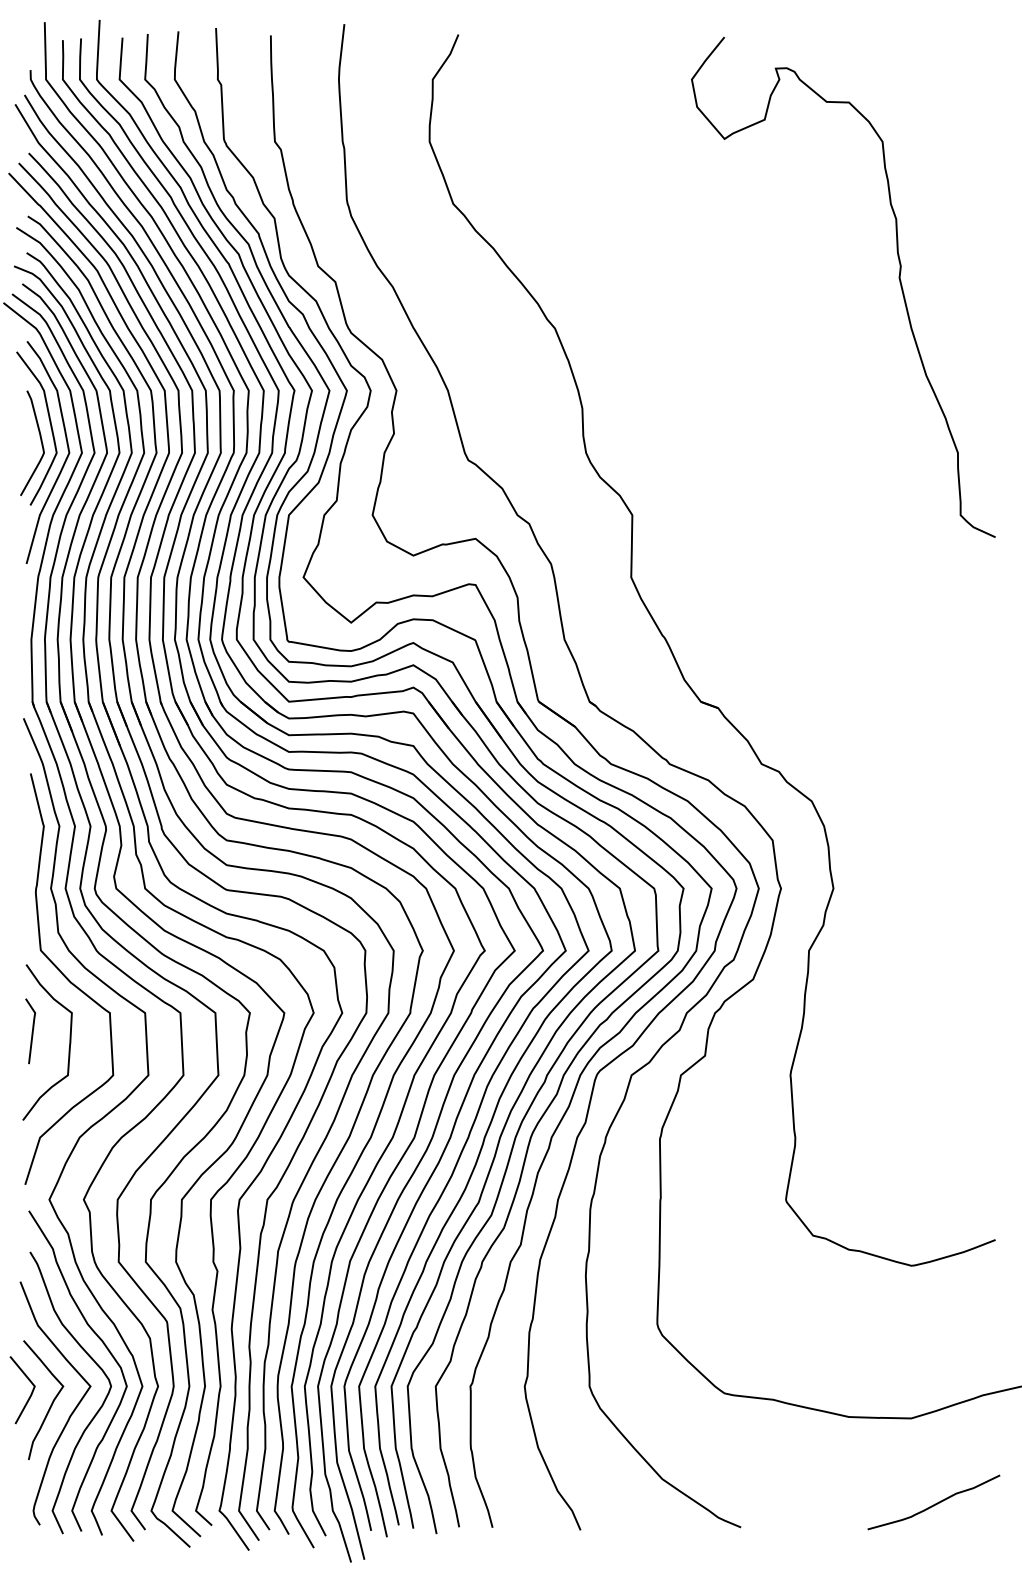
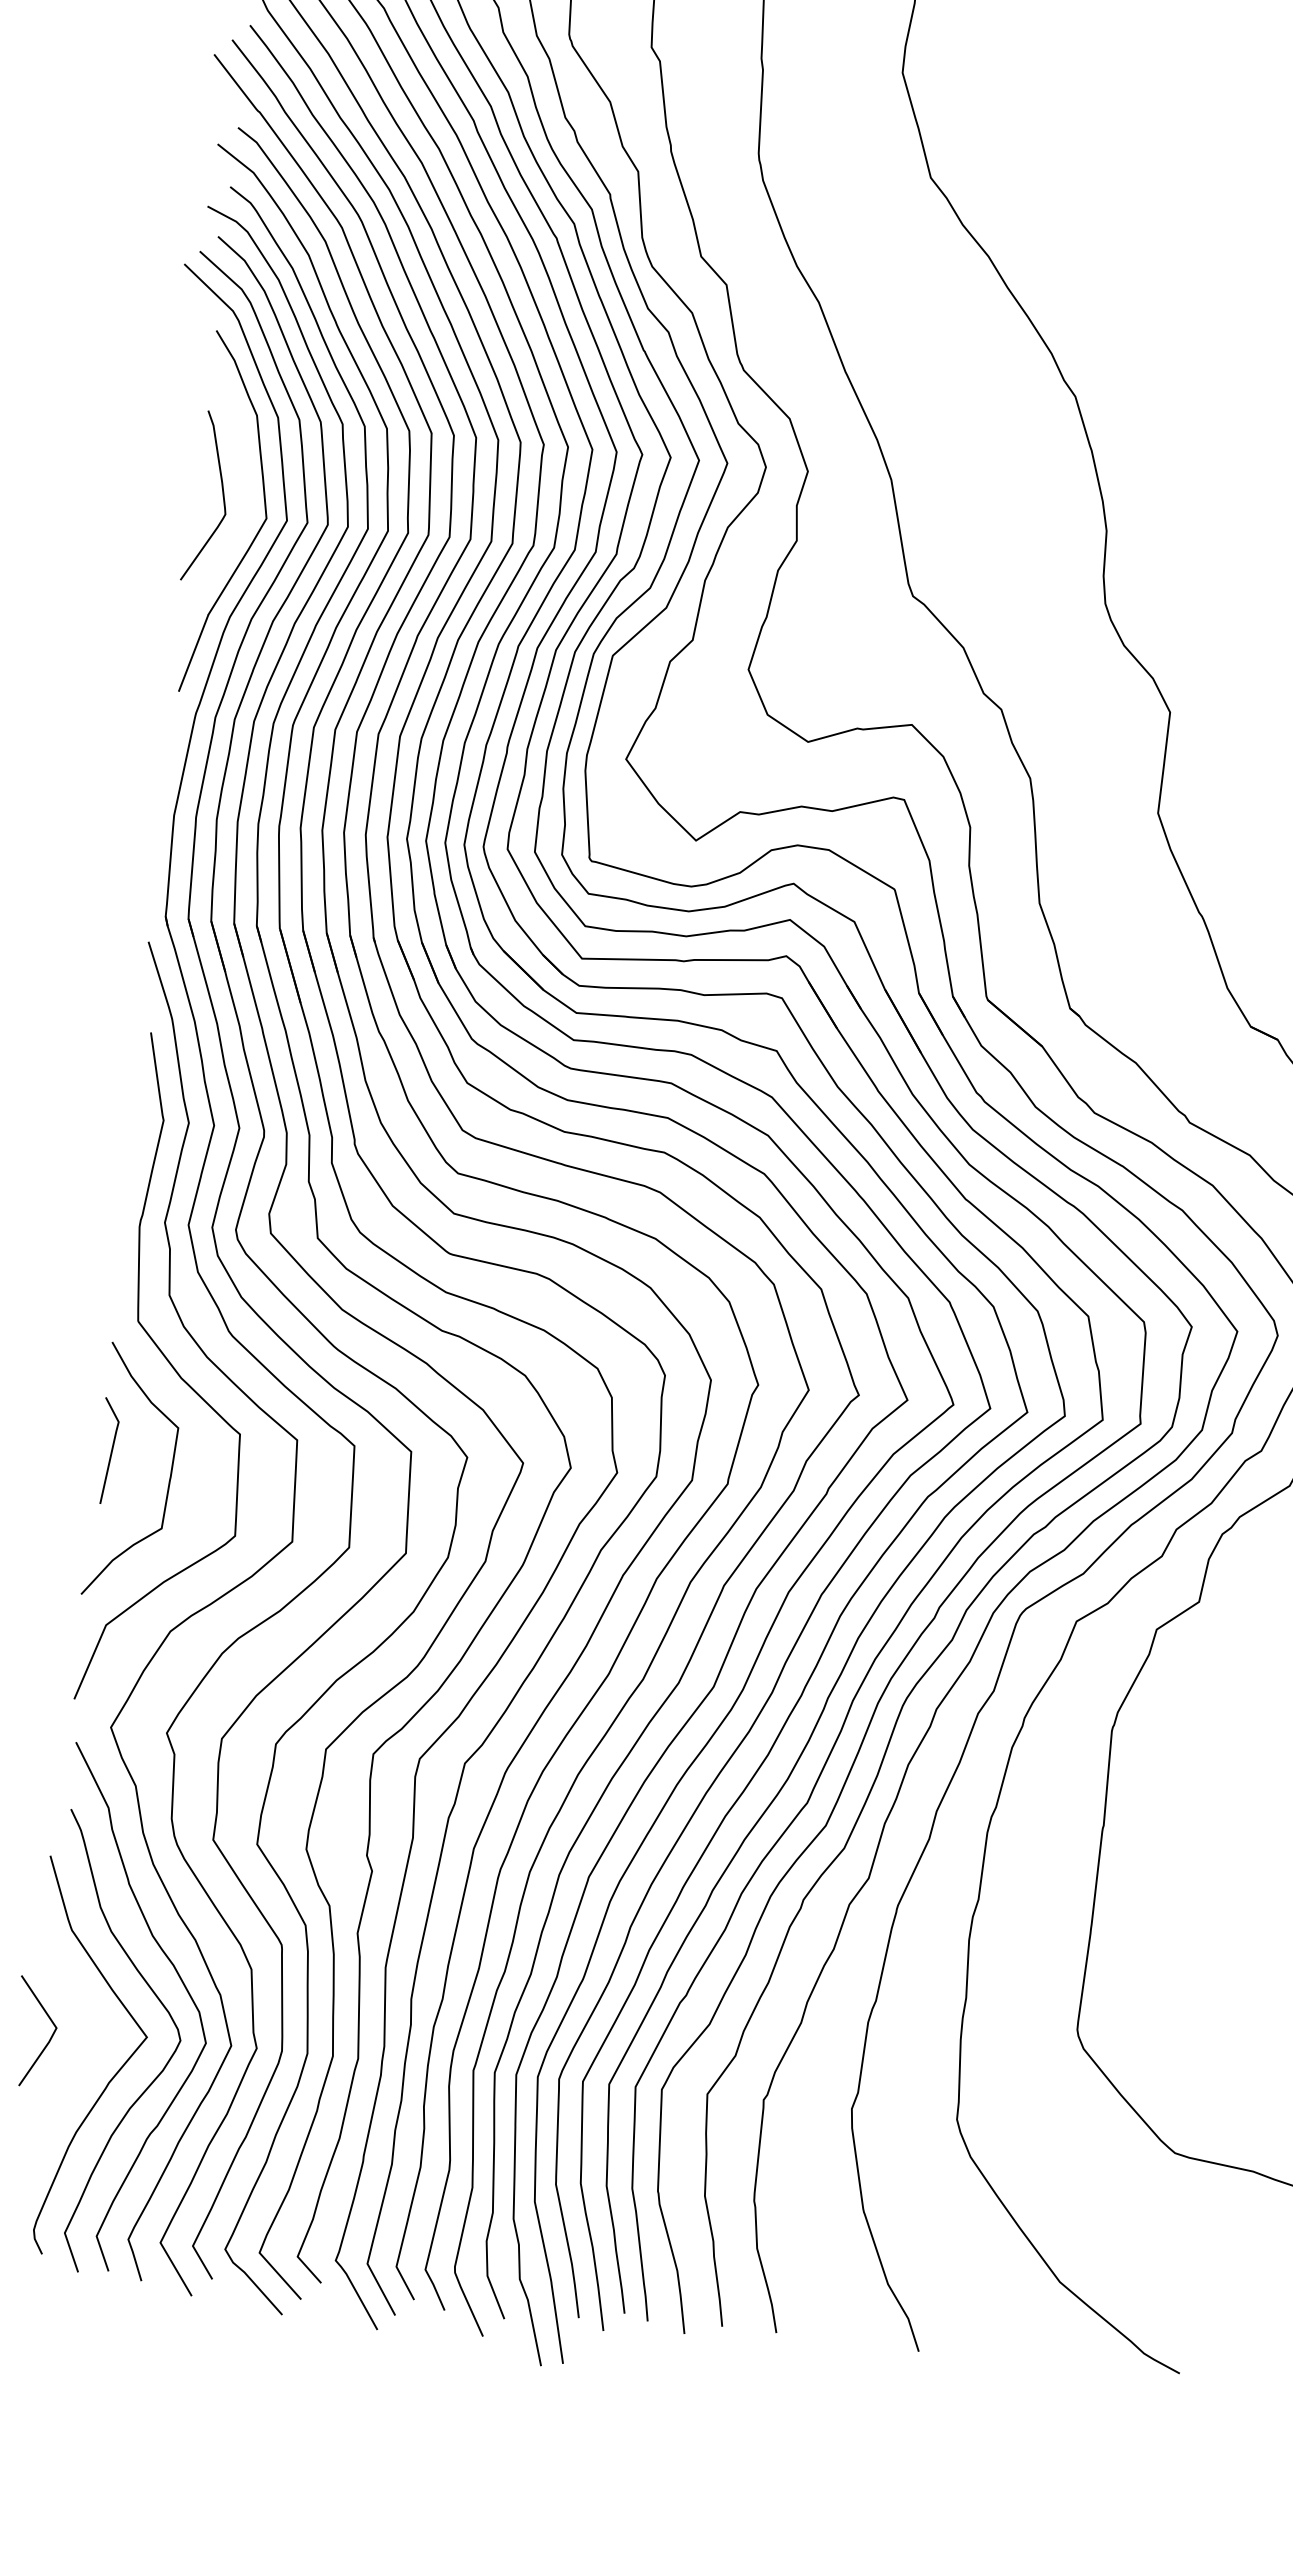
curve: (49, 423) -> (239, 467), removed
curve: (50, 1404) -> (79, 2060), removed

